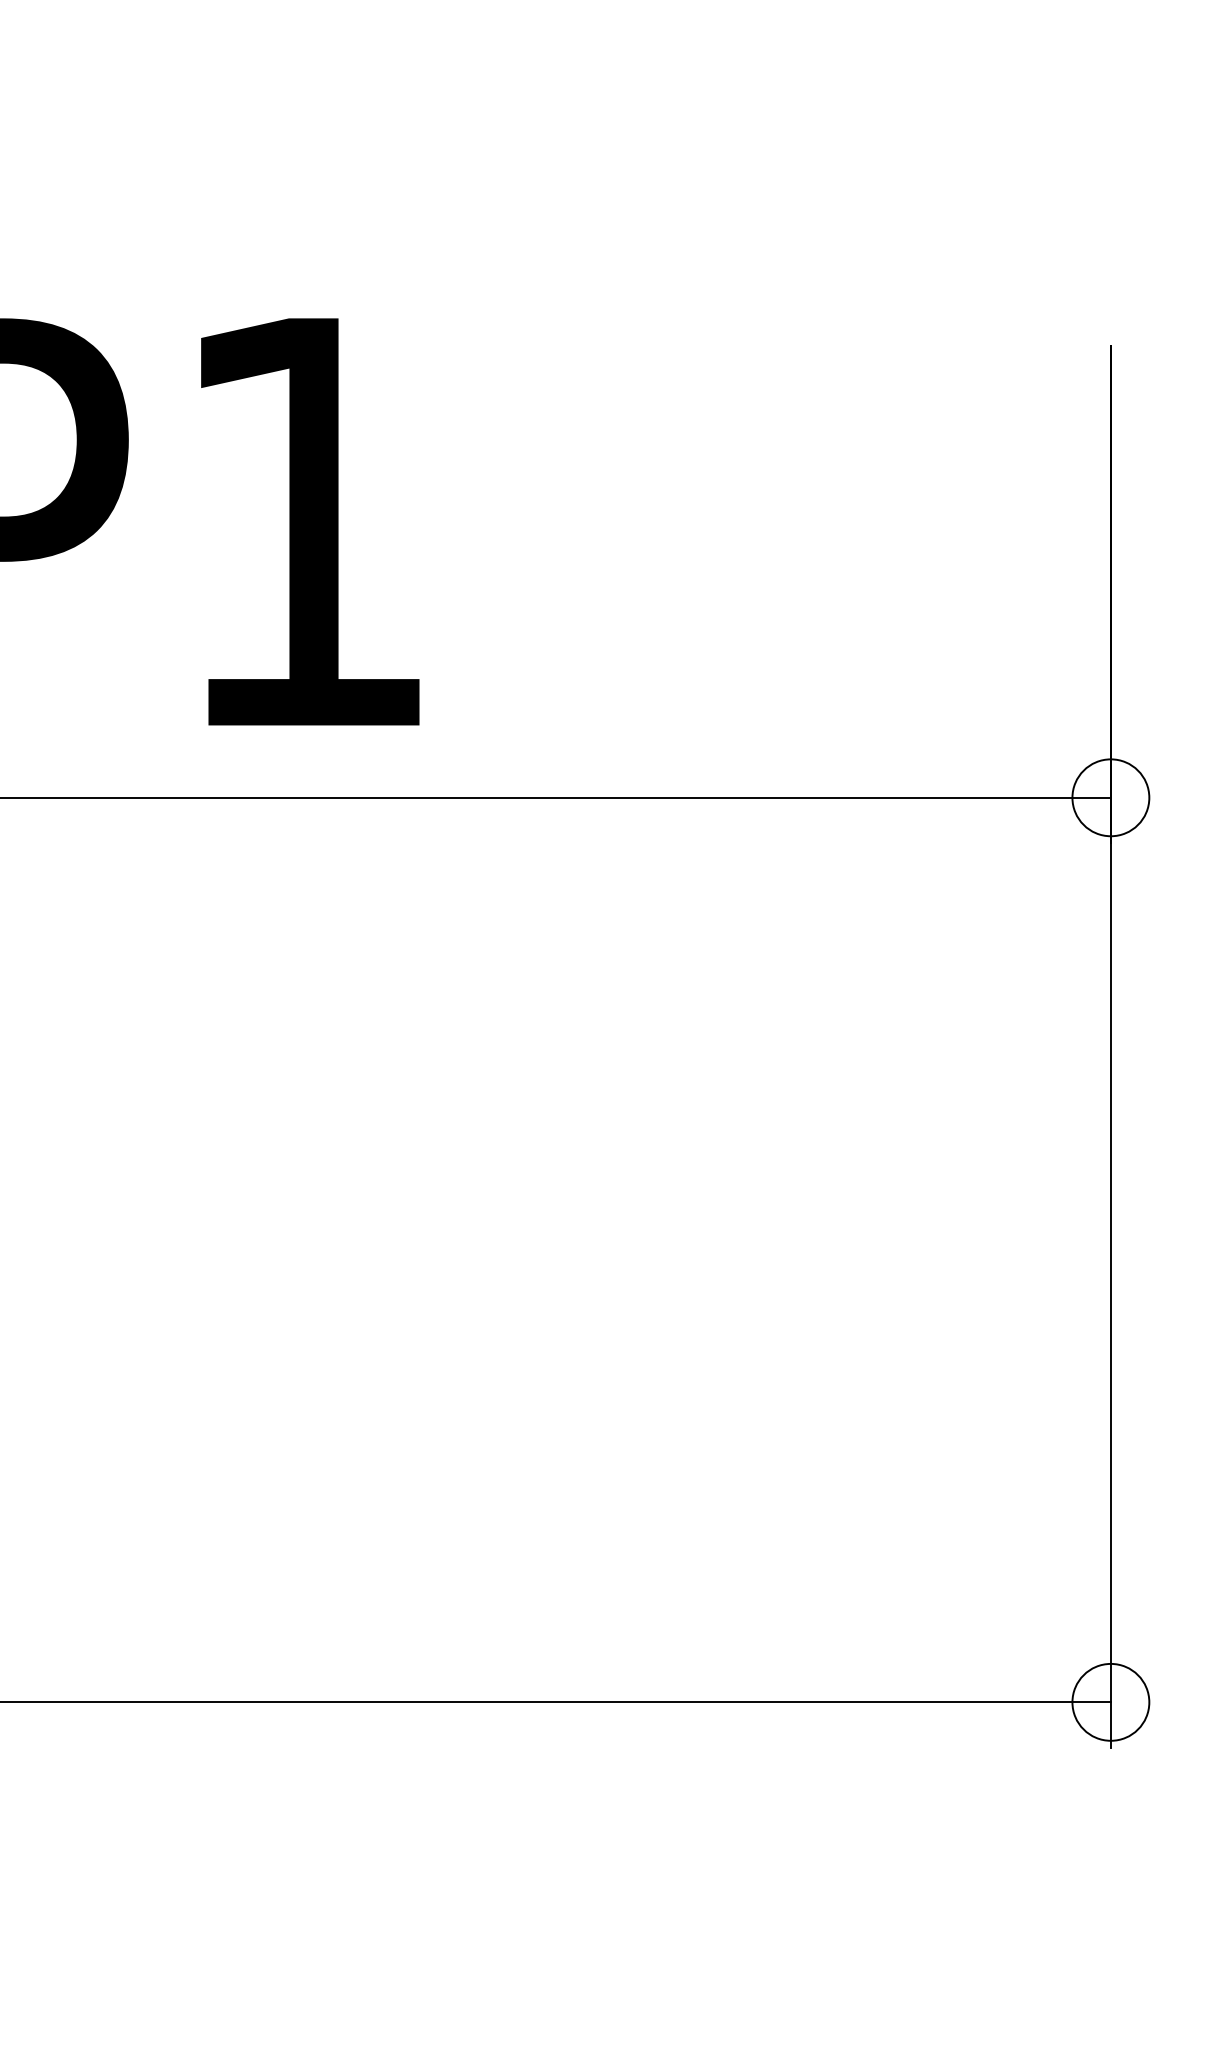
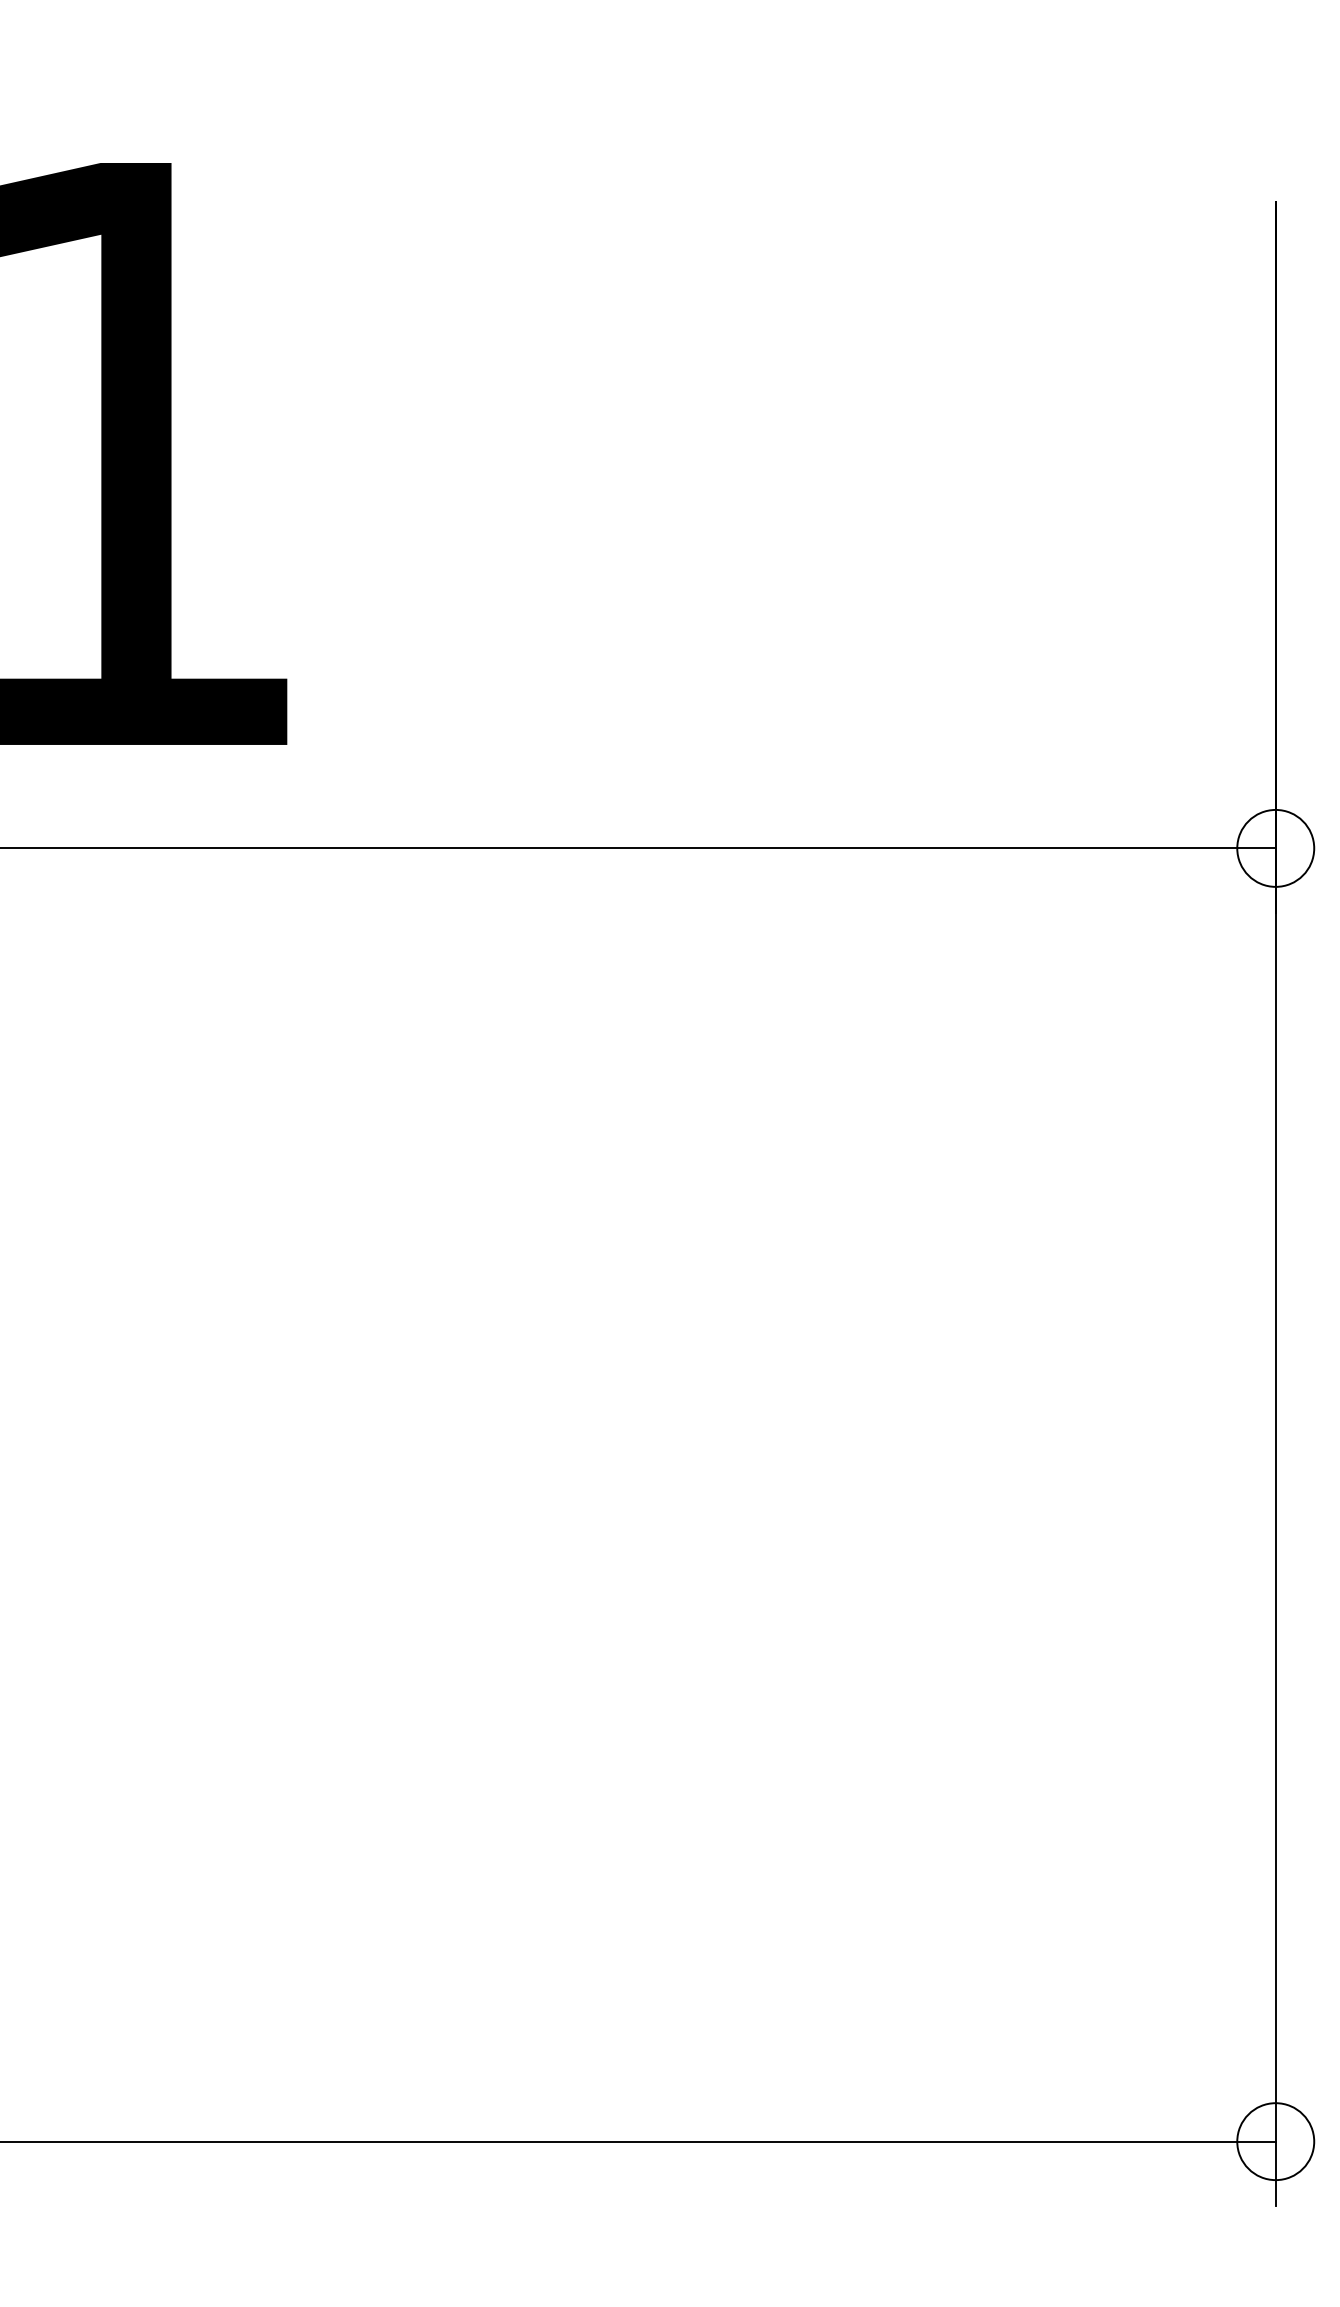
circle: (1110, 797) -> (1275, 847), size x0.7
circle: (1110, 1701) -> (1275, 2140), size x0.7

